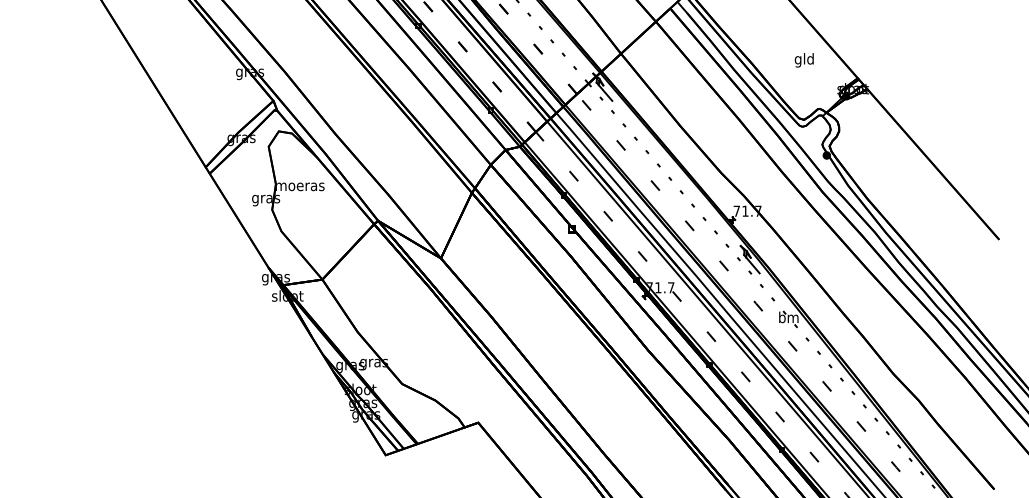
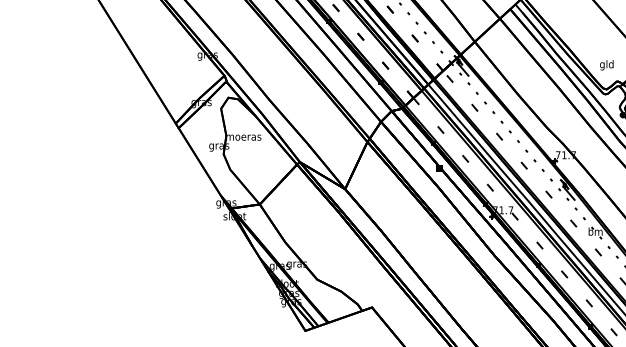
text: (803, 60) -> (606, 65), moved

